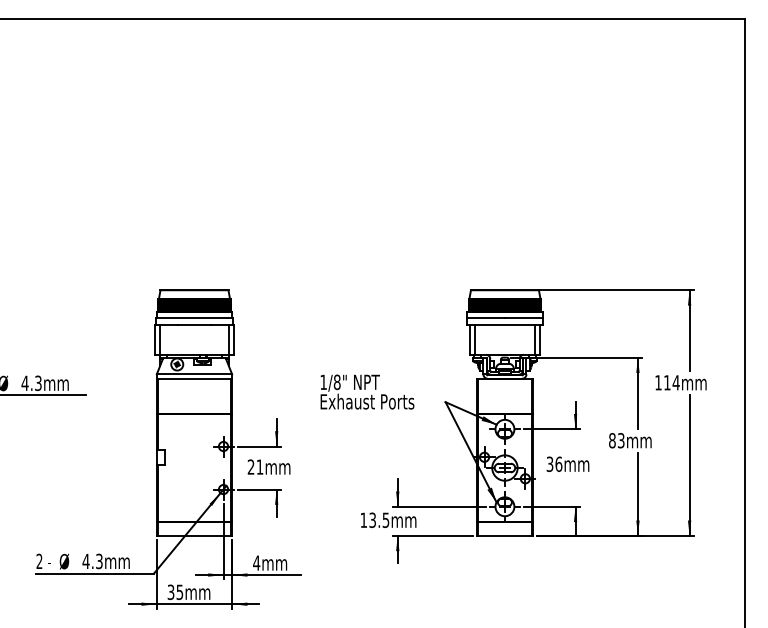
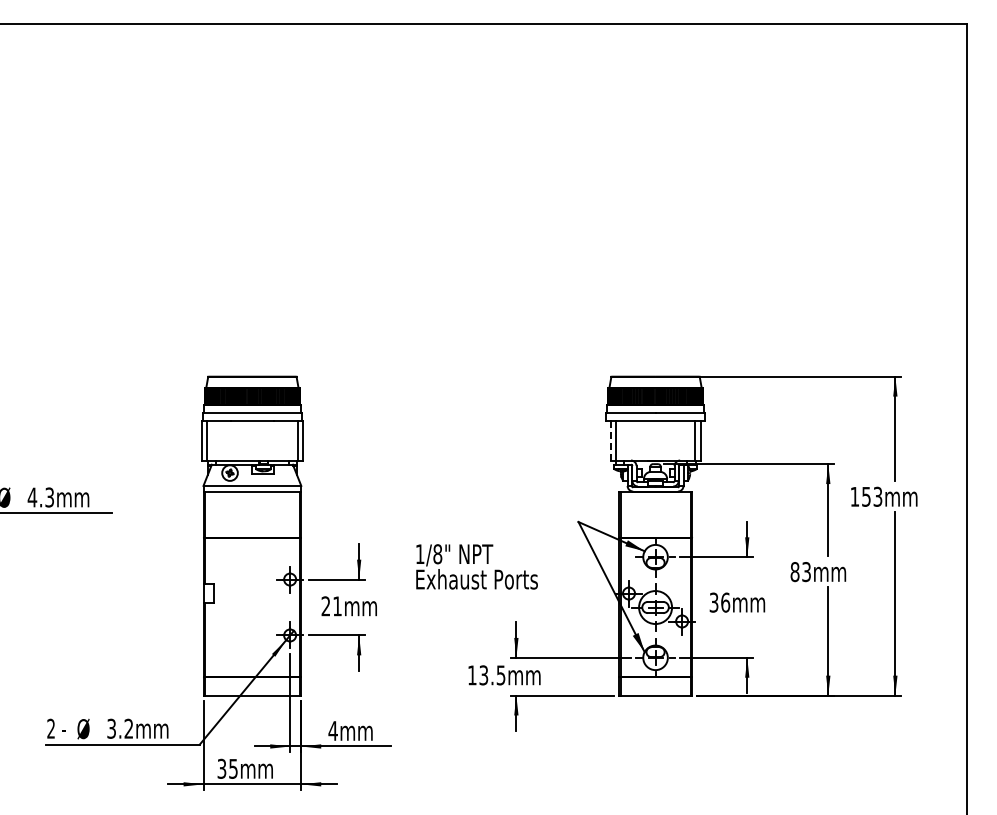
line: (470, 339) -> (610, 440), solid -> dashed
text: (672, 382) -> (872, 496), 114mm -> 153mm
text: (367, 391) -> (476, 566), moved
text: (92, 561) -> (119, 728), 4.3mm -> 3.2mm

